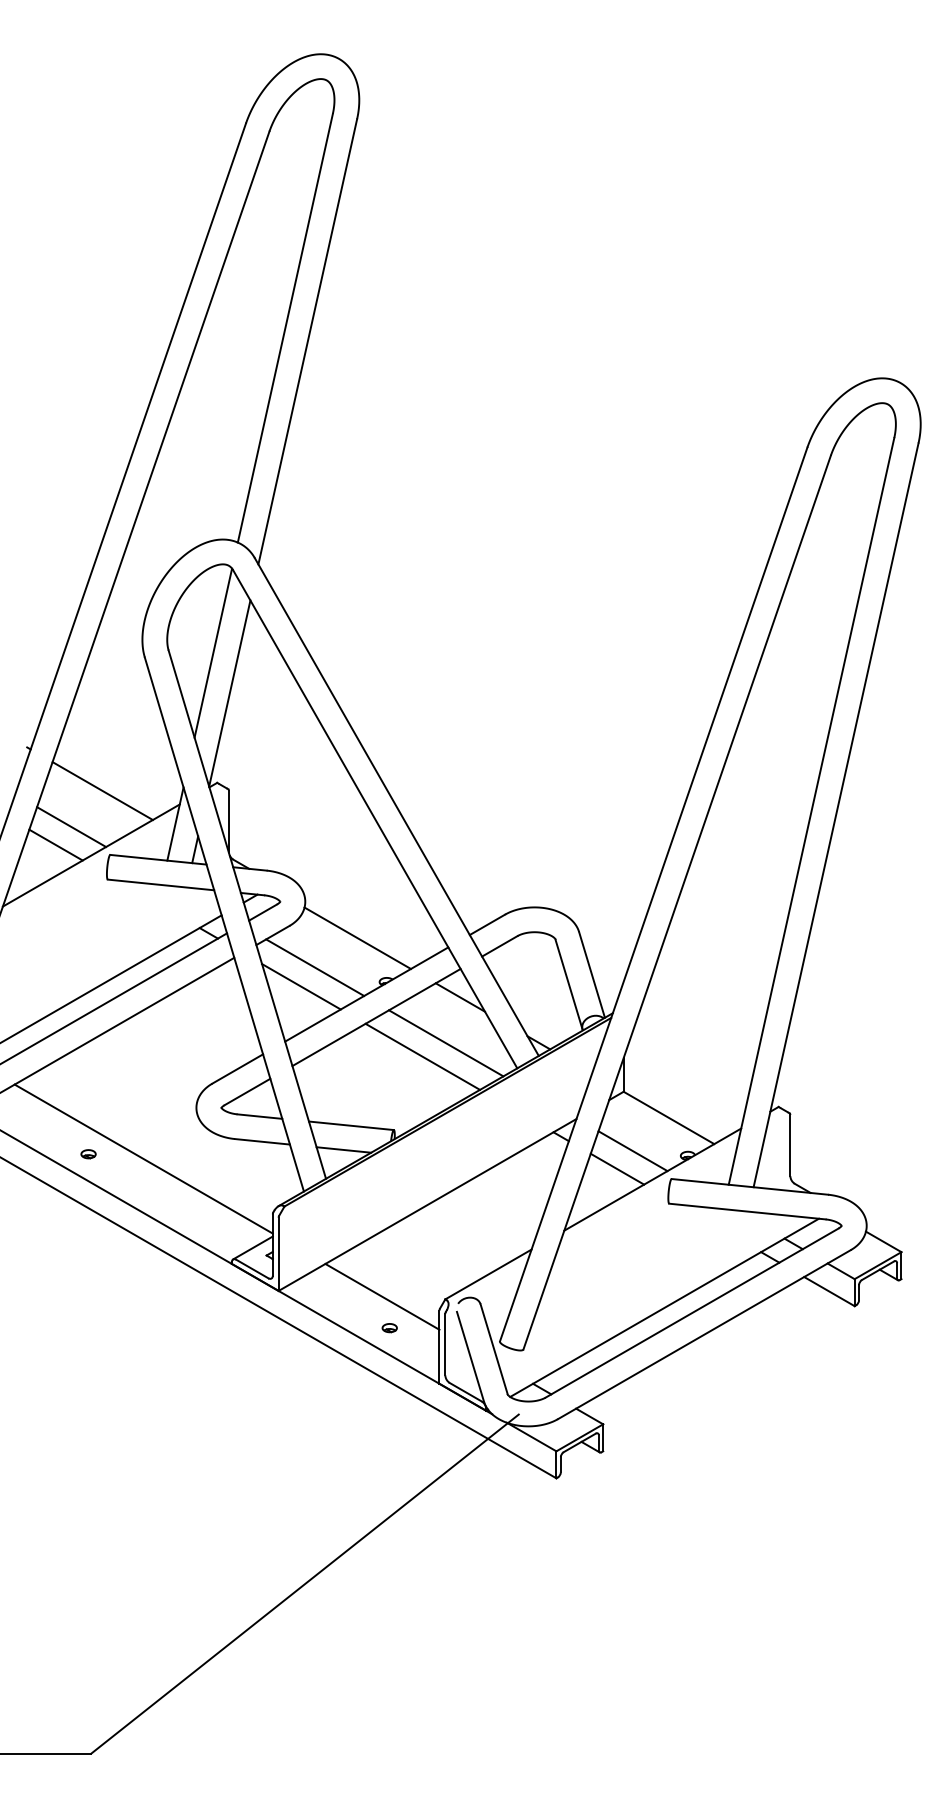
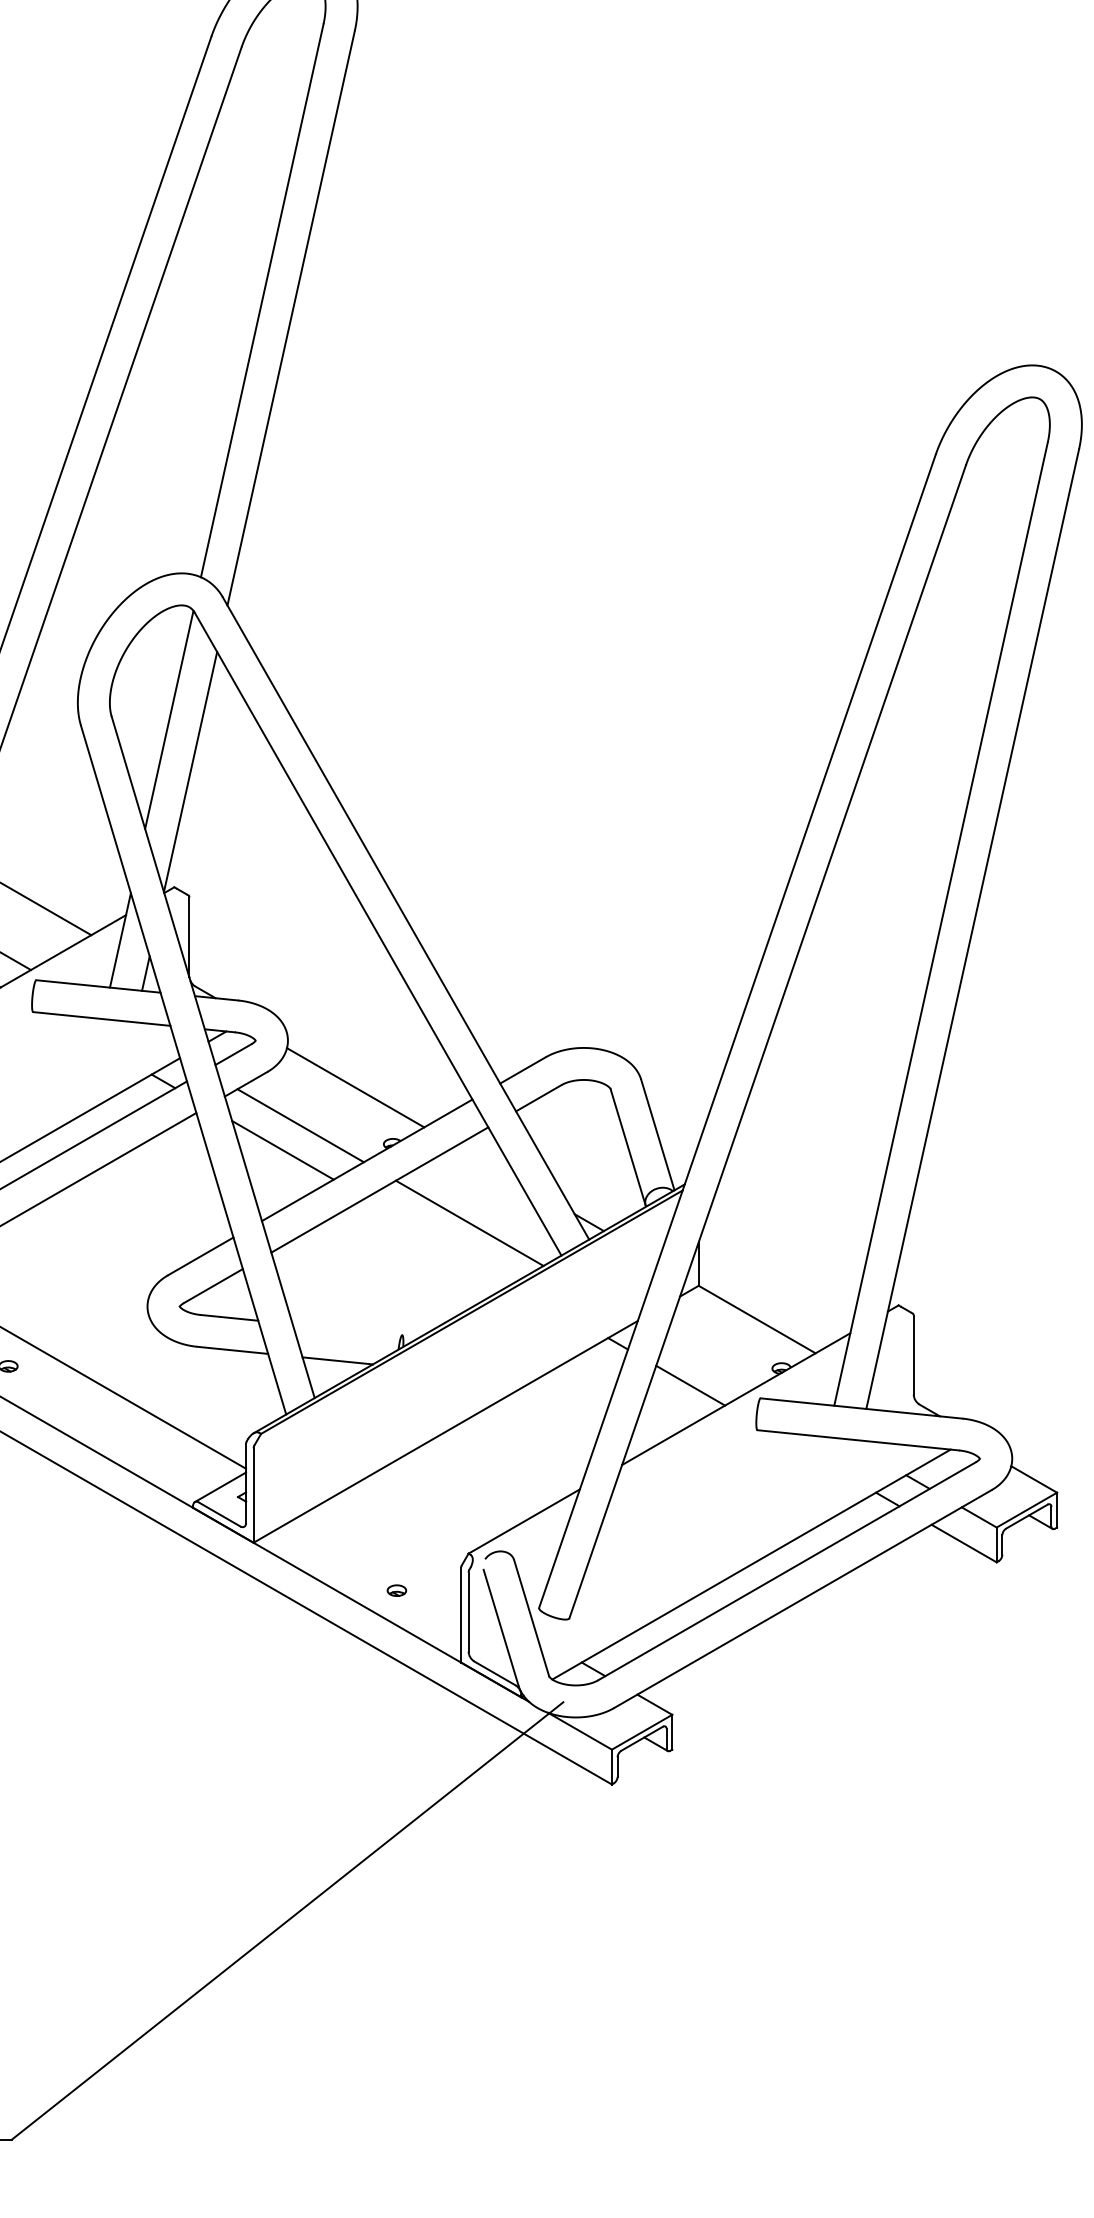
line: (460, 997) -> (488, 1164), removed
line: (422, 1056) -> (439, 1240), removed
line: (350, 1125) -> (346, 1329), removed
line: (632, 1151) -> (710, 1362), removed
line: (382, 1296) -> (387, 1549), removed

